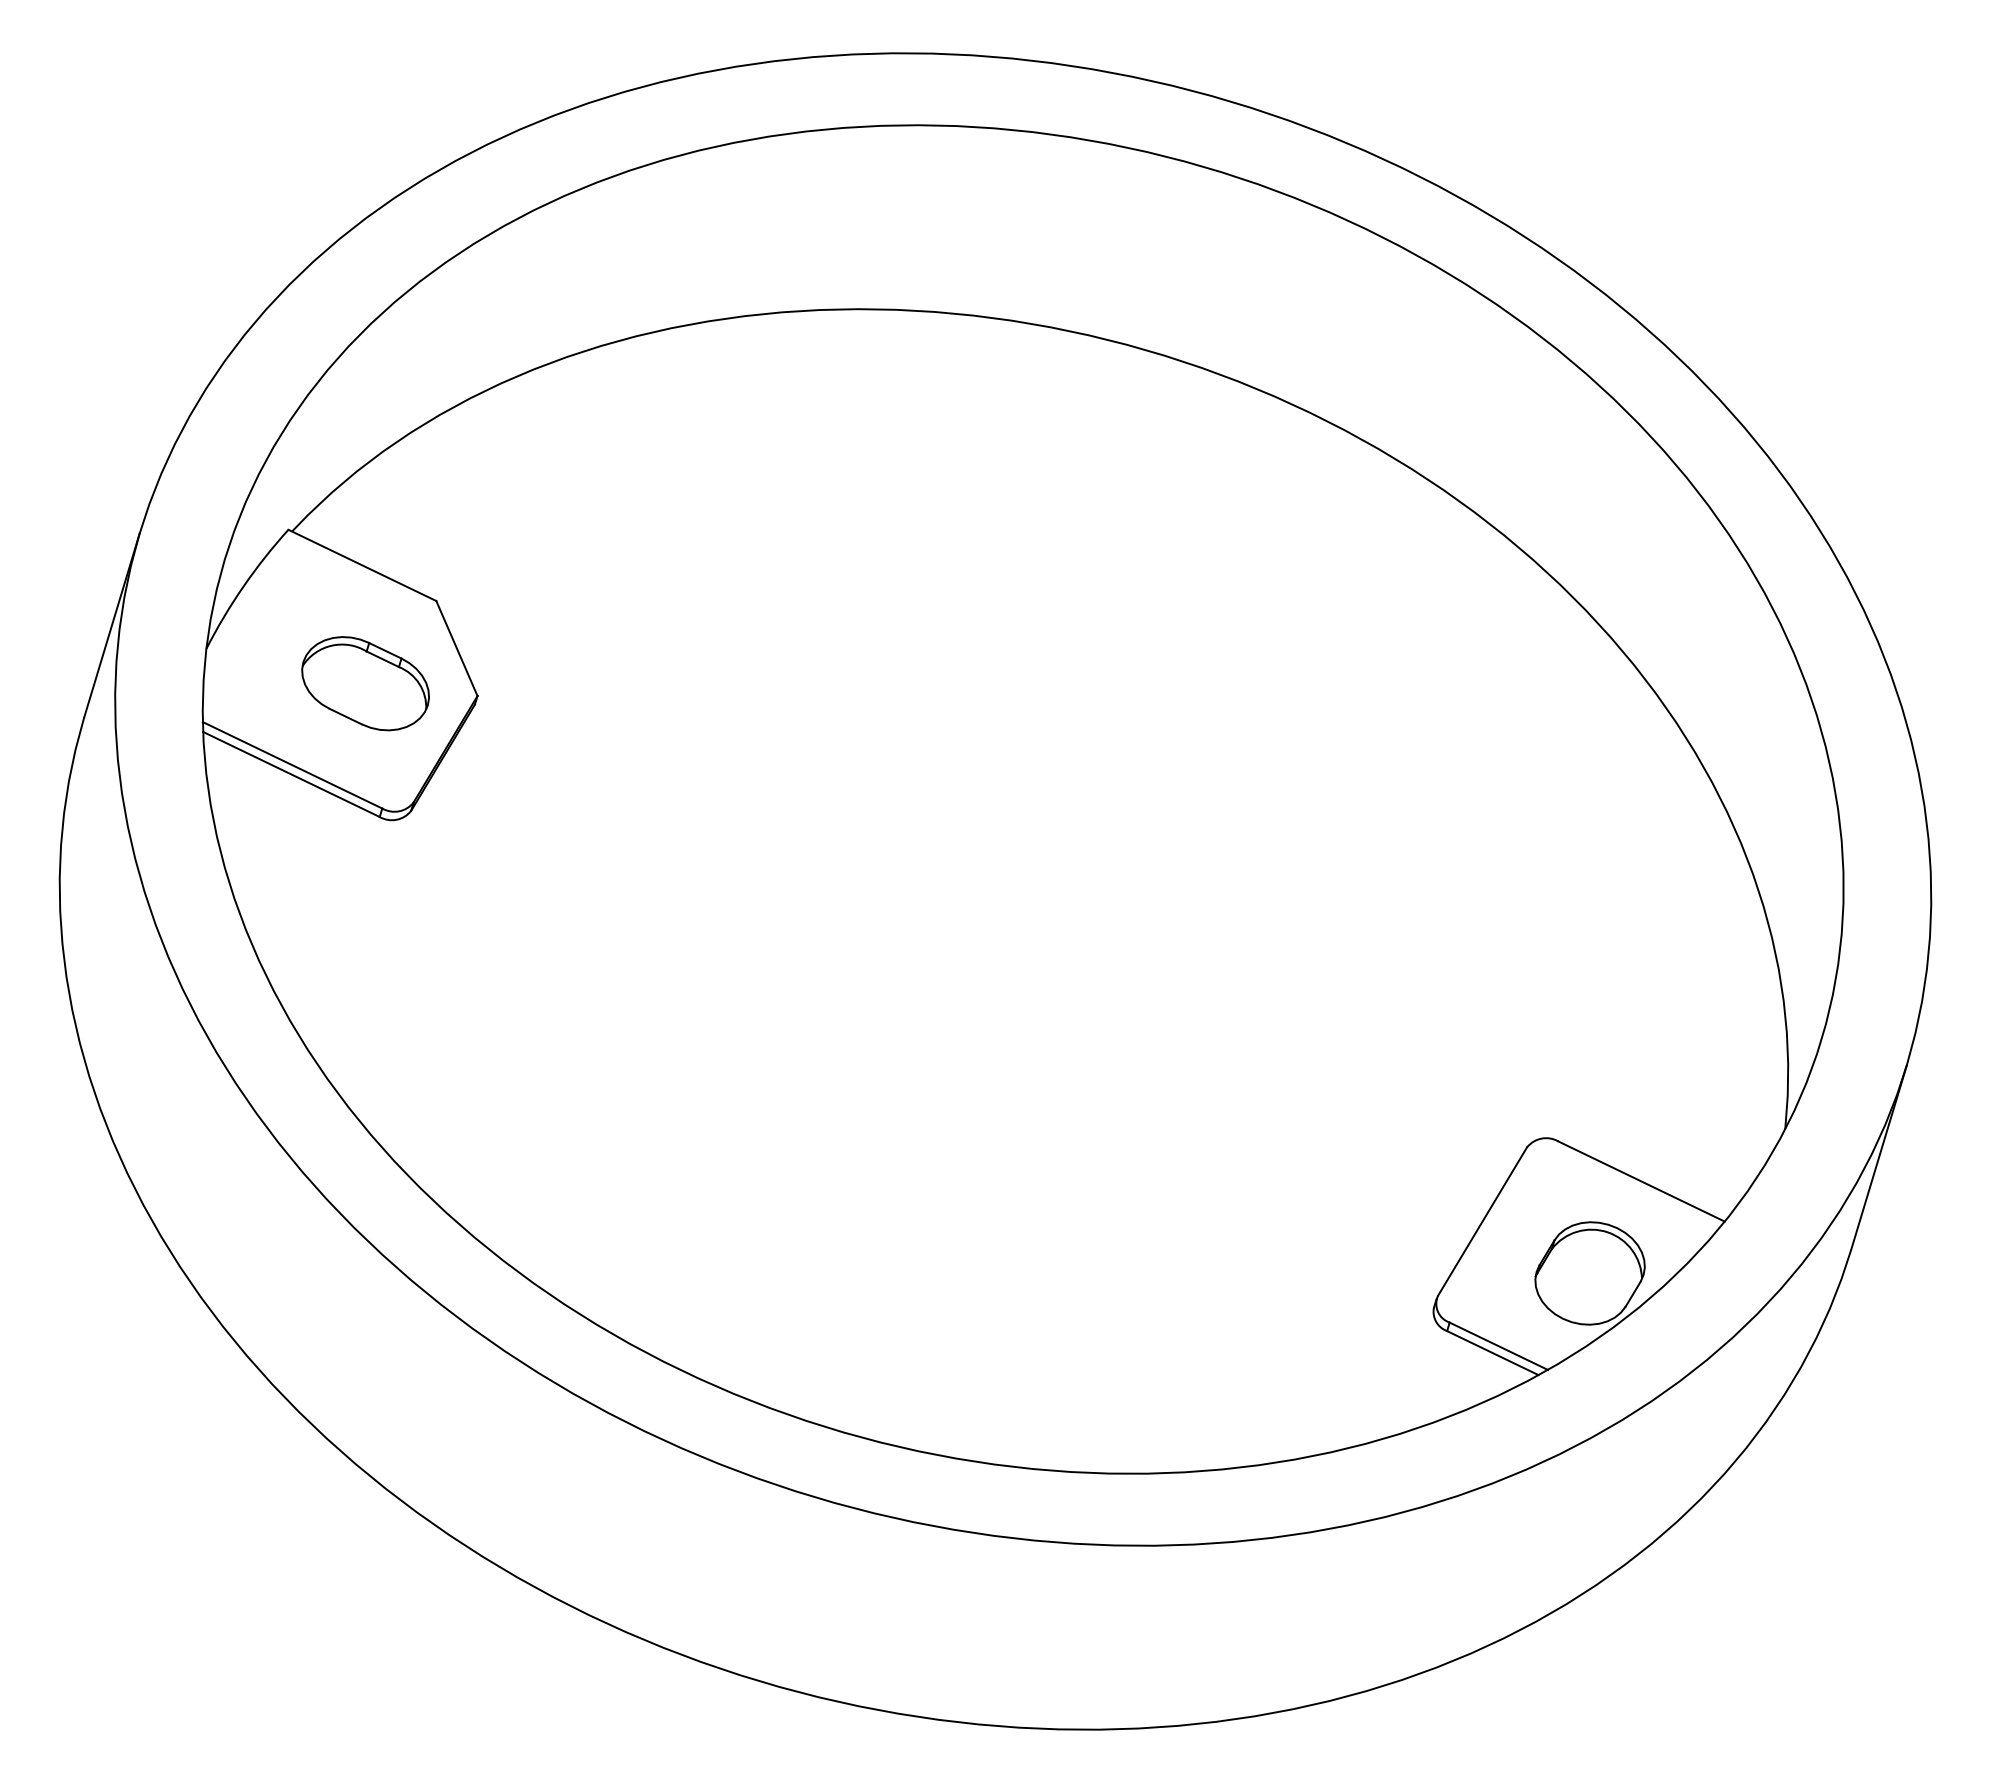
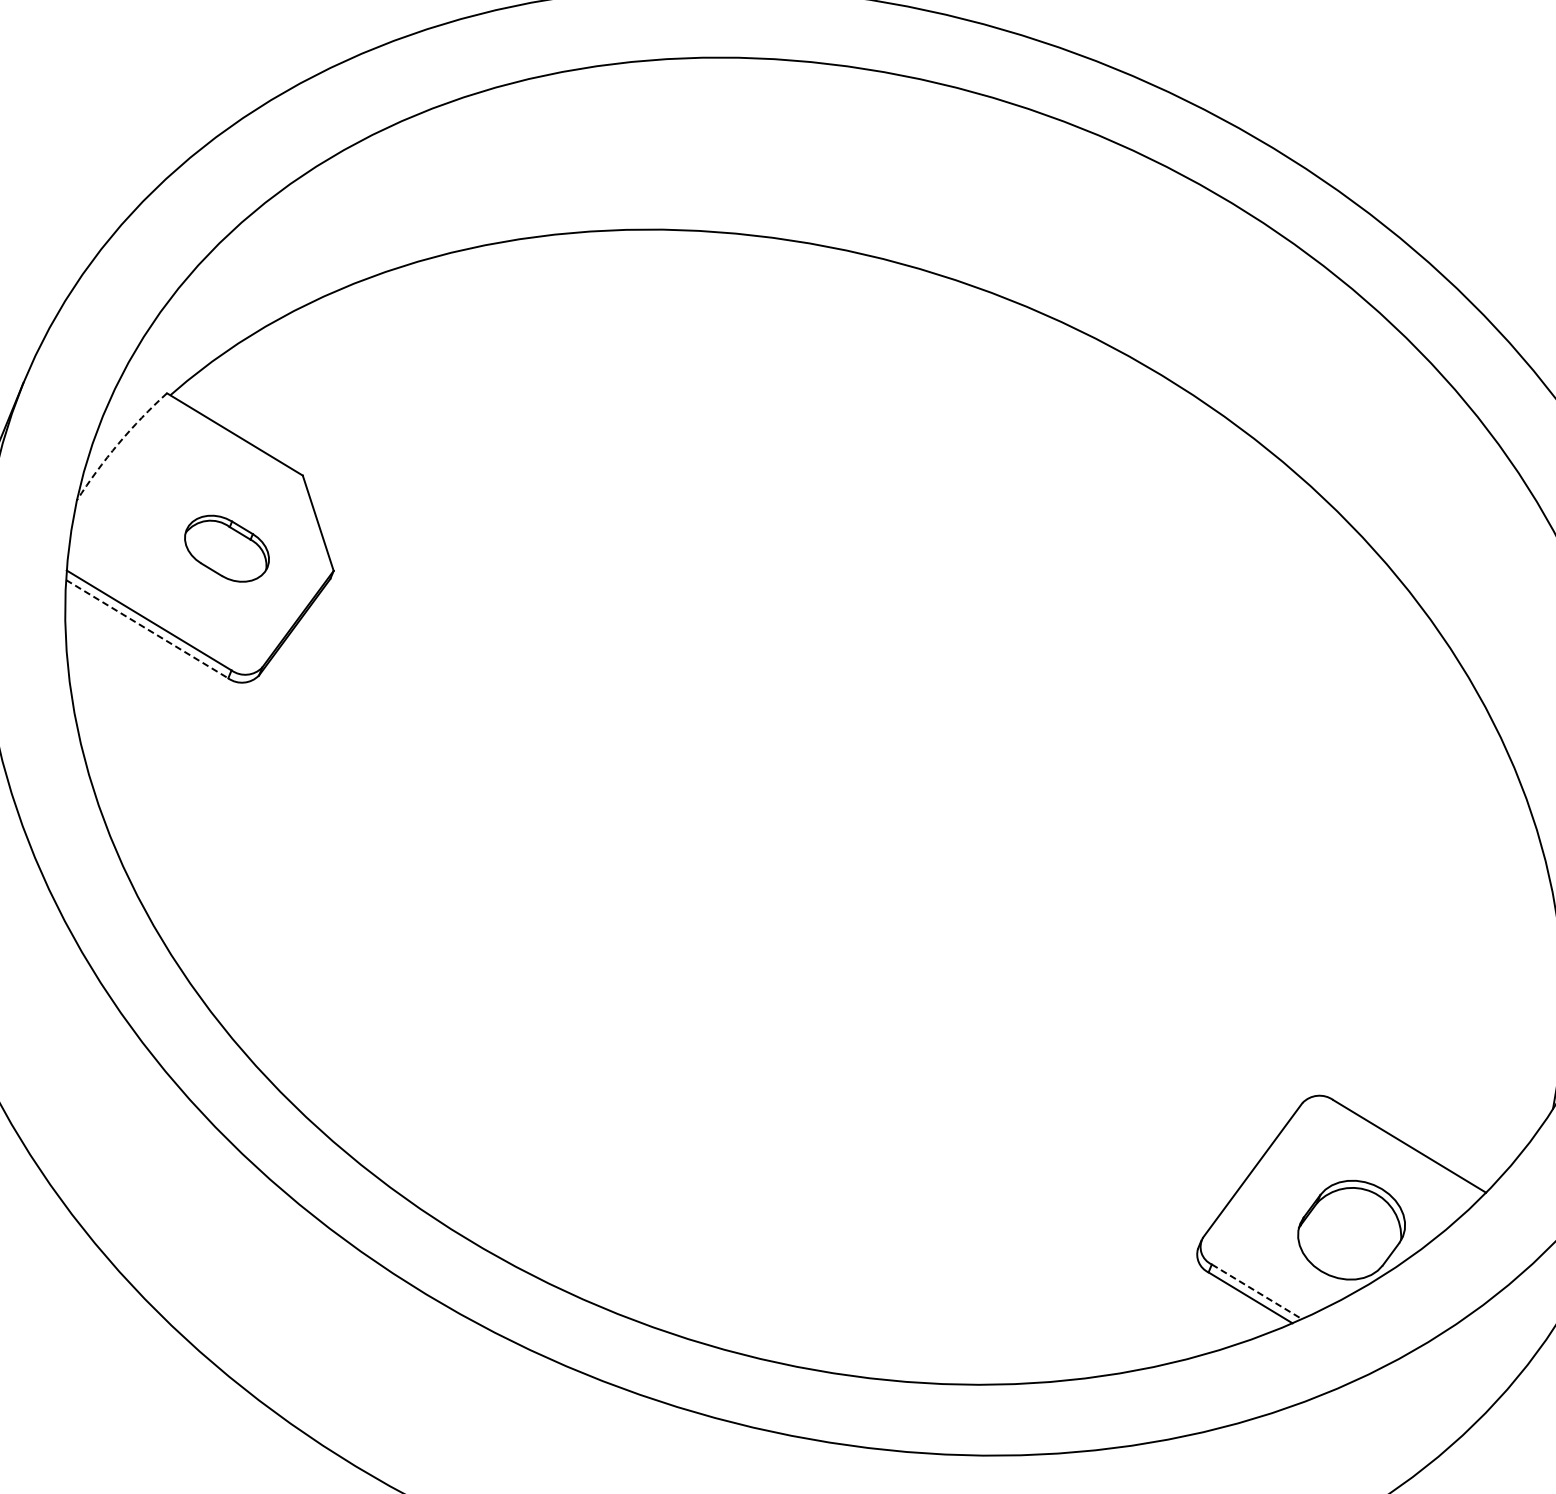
arc: (243, 586) -> (118, 443), solid -> dashed
part: (365, 683) -> (226, 548), size x0.7
line: (291, 774) -> (147, 629), solid -> dashed
line: (1498, 1346) -> (1256, 1292), solid -> dashed

